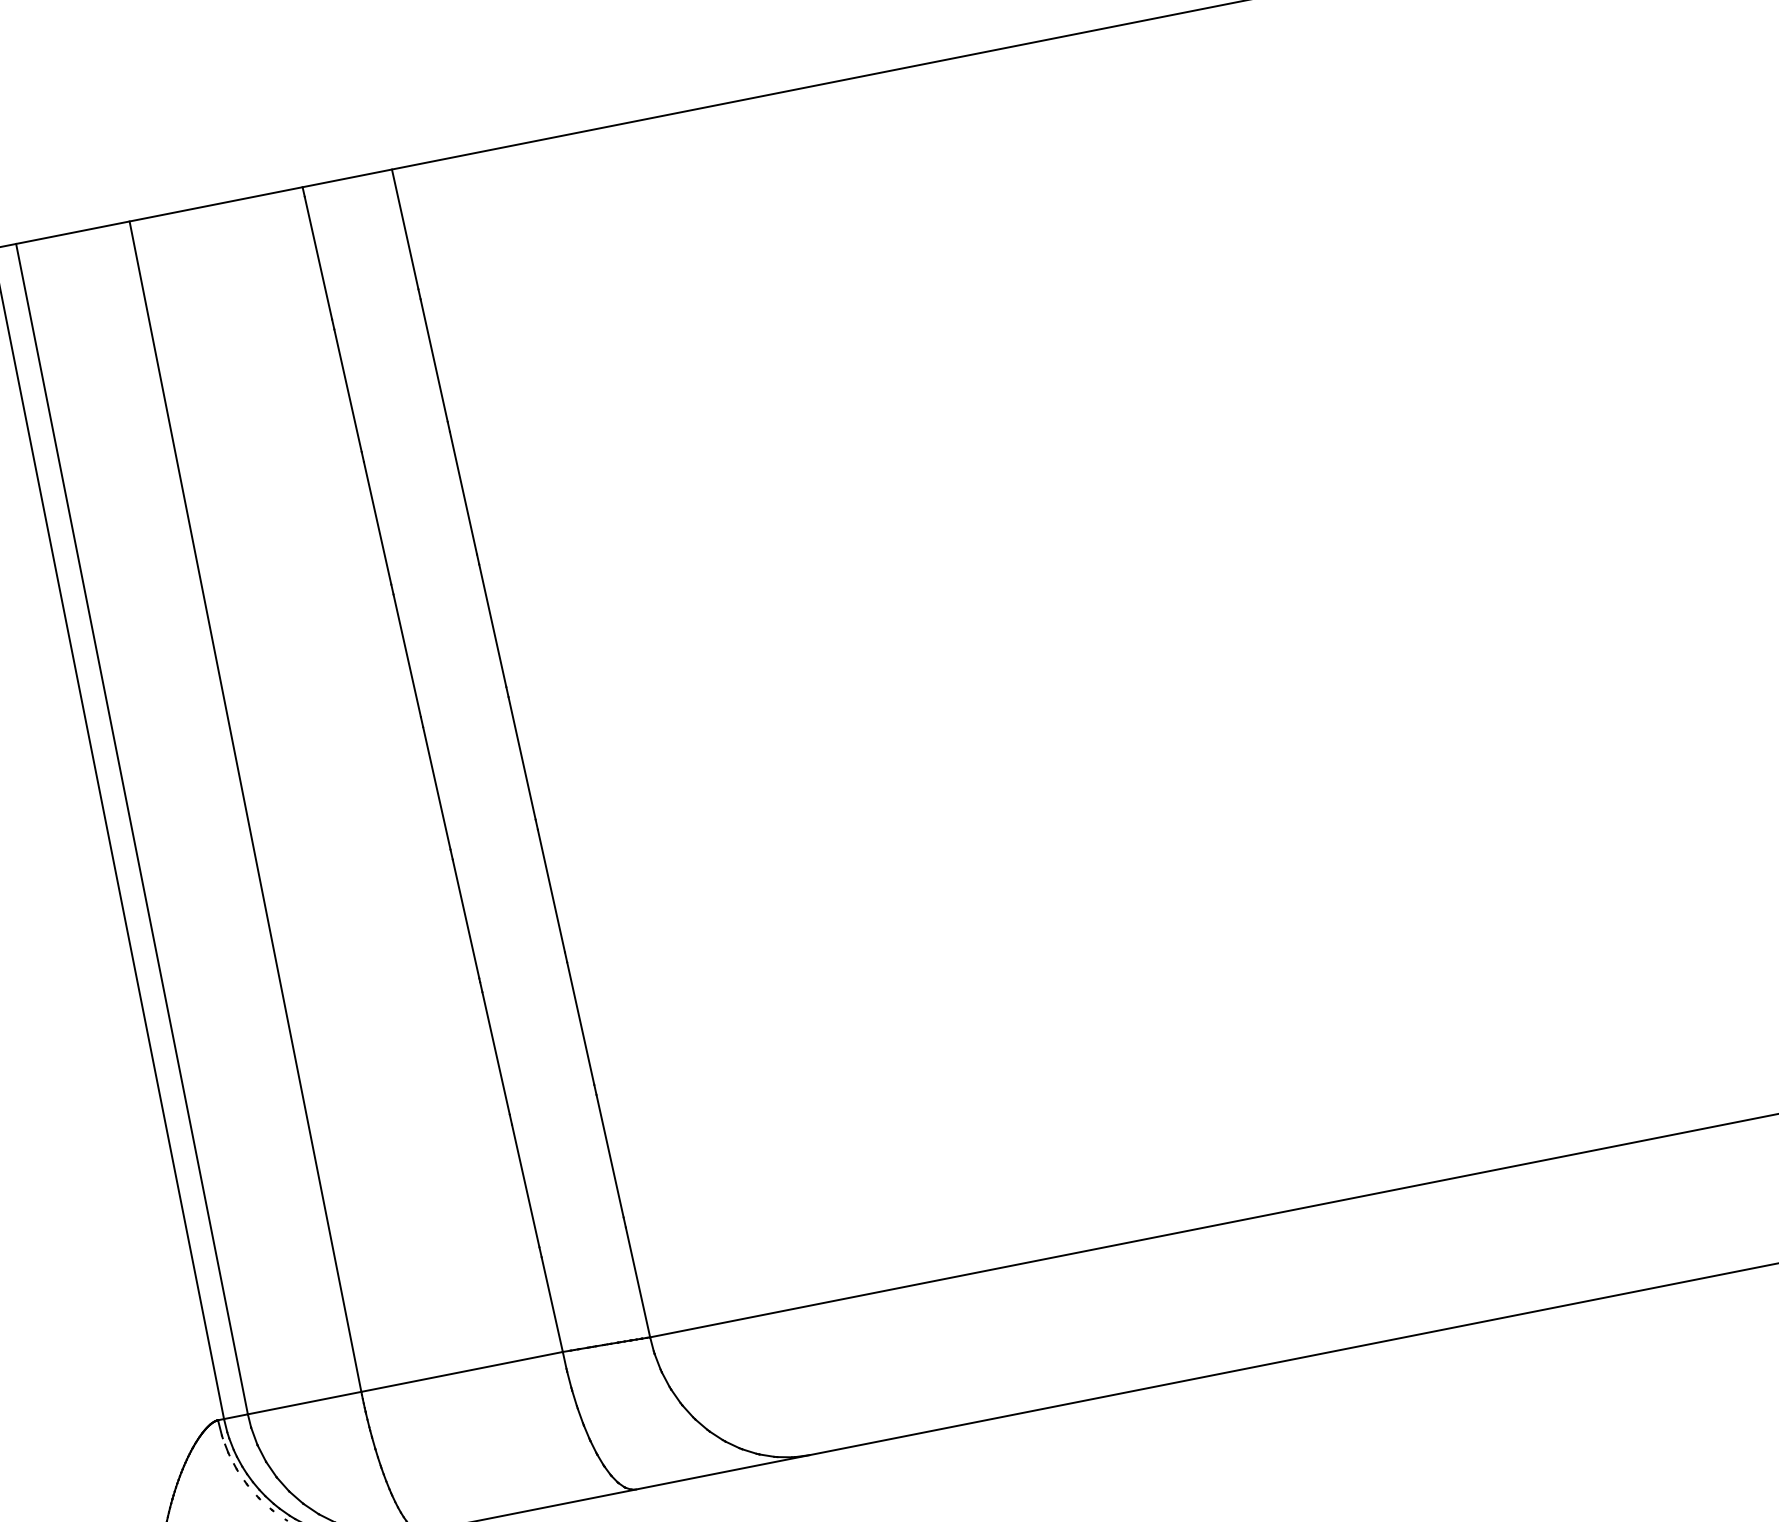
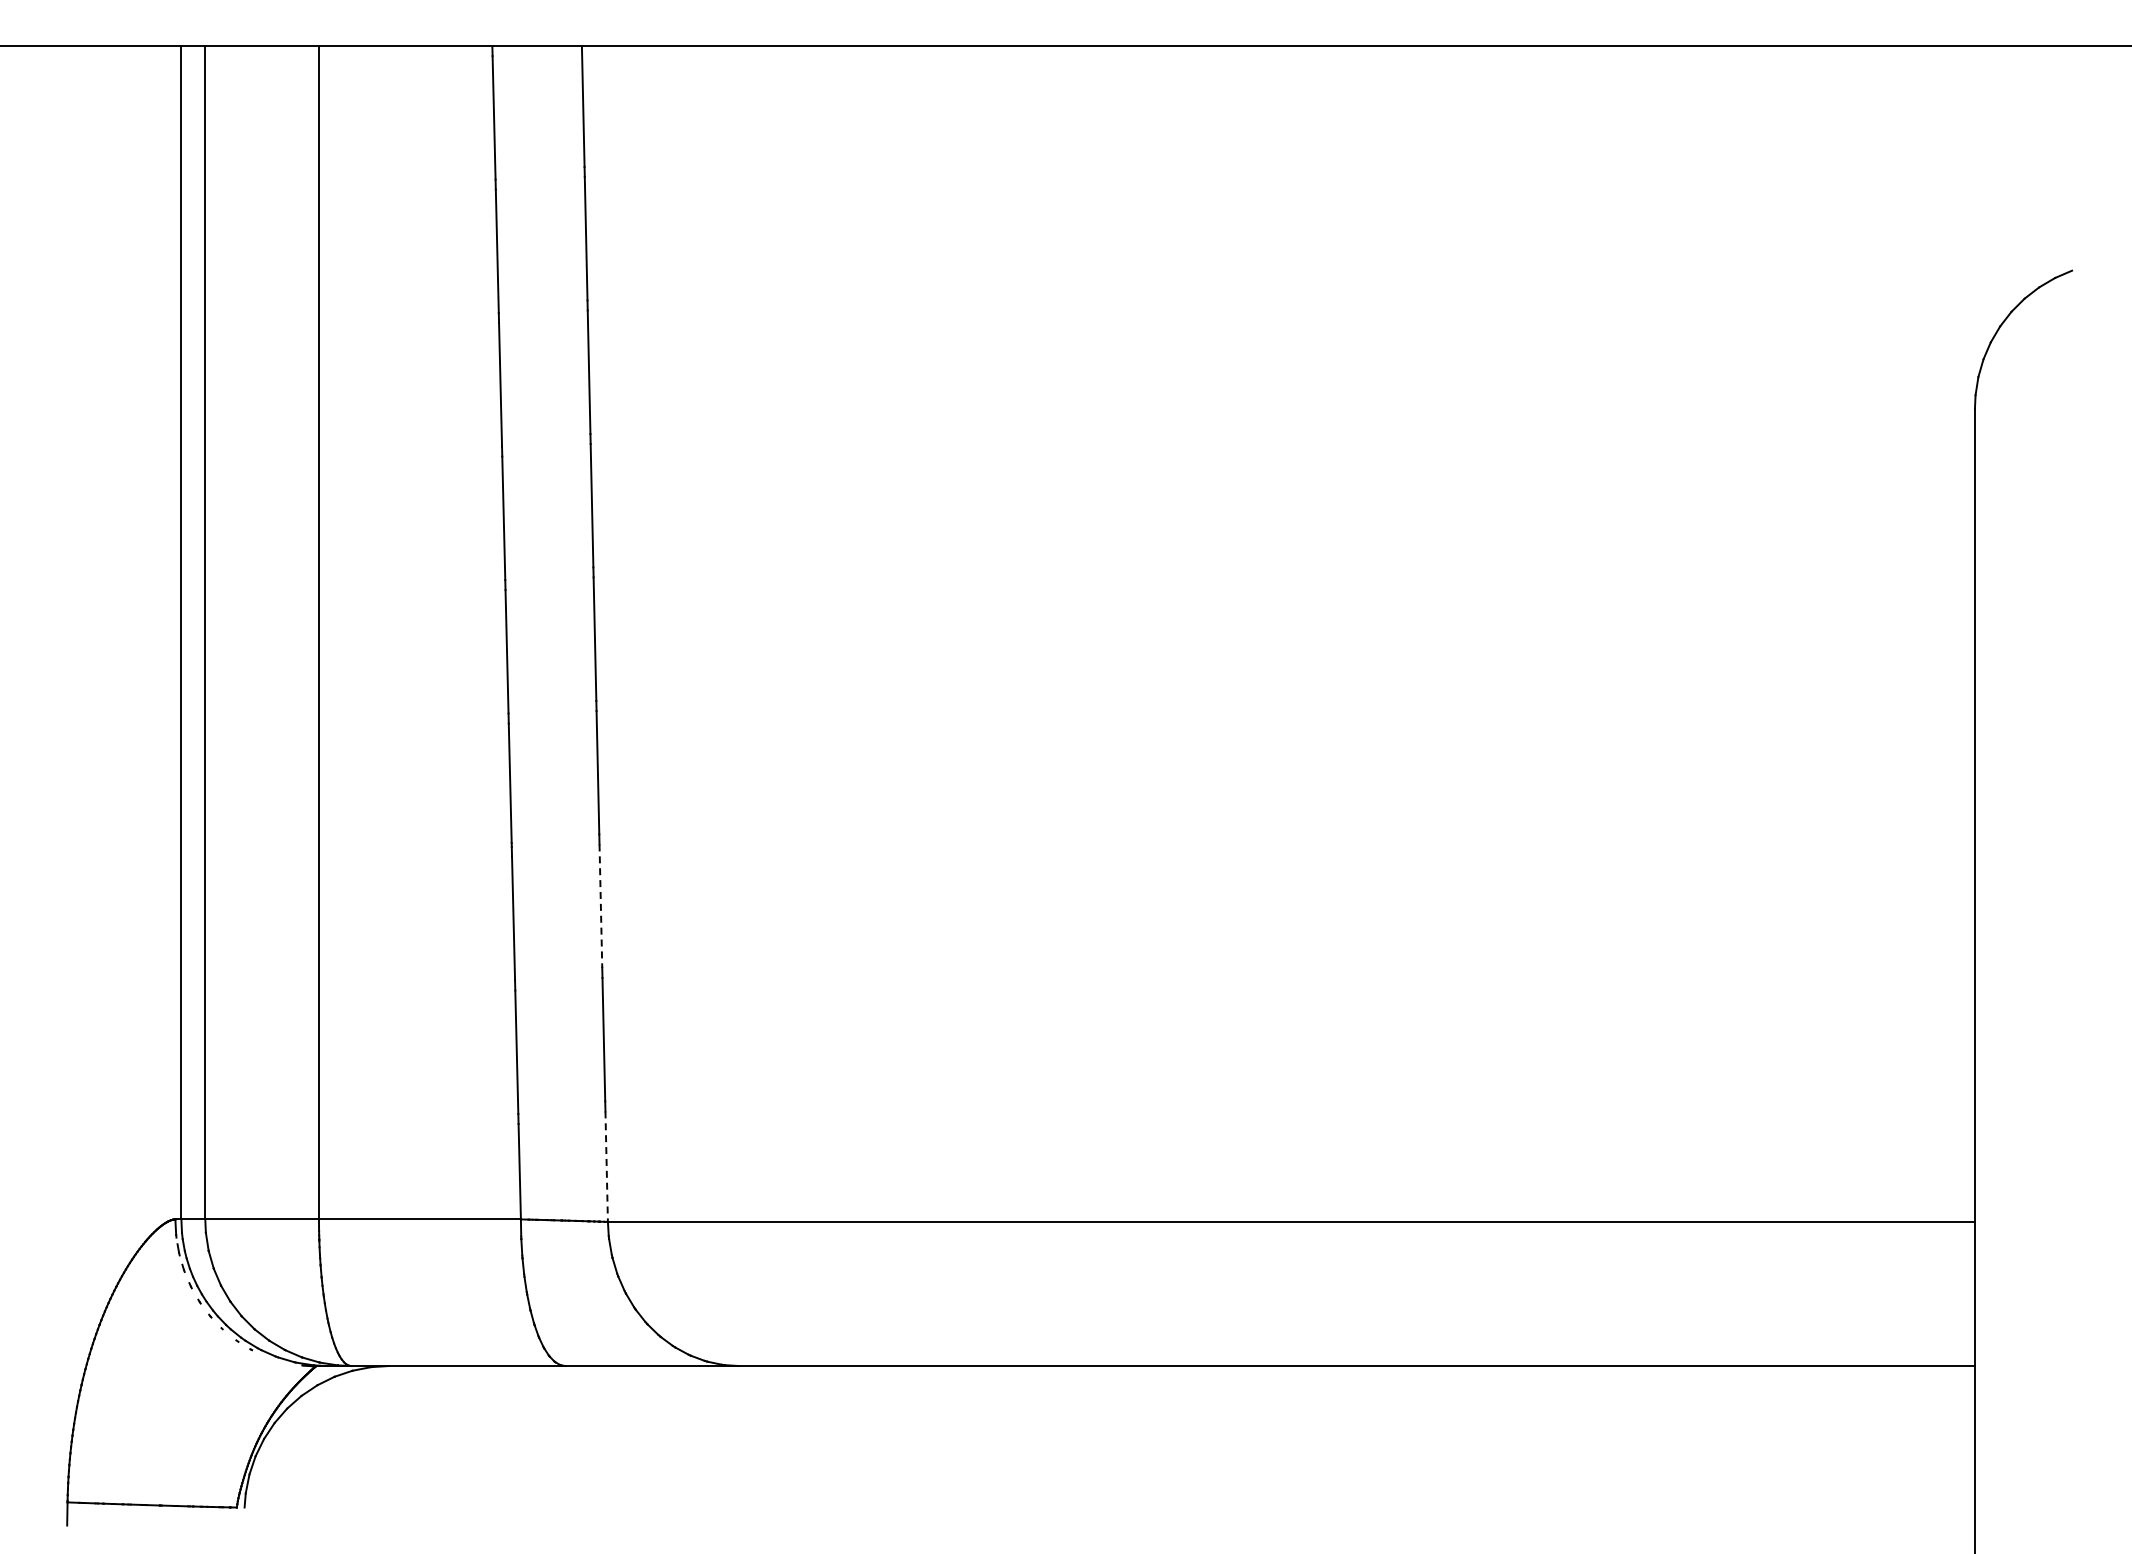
line: (580, 1024) -> (600, 906), solid -> dashed
line: (637, 1283) -> (606, 1167), solid -> dashed

